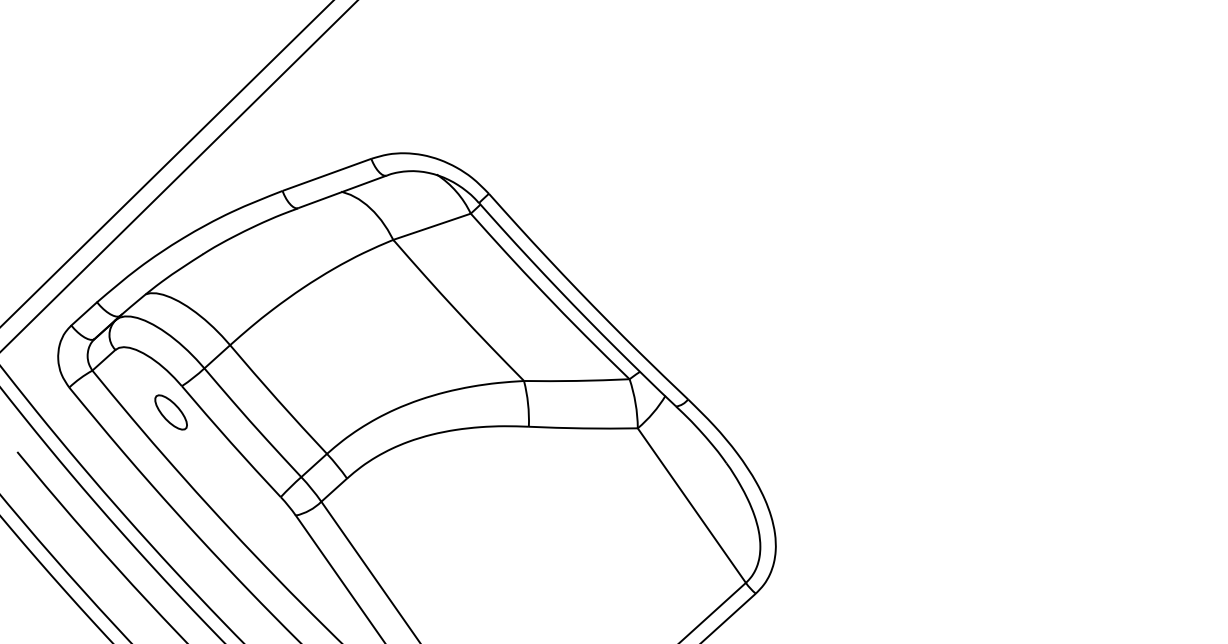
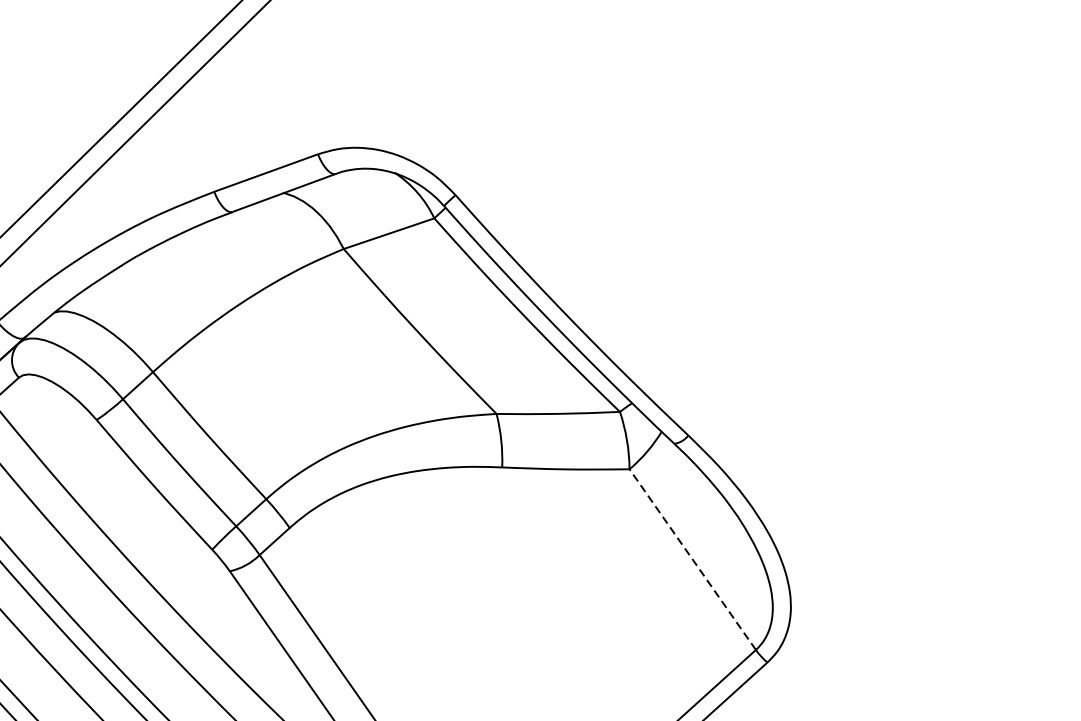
part: (170, 412) -> (83, 450), removed
line: (691, 505) -> (692, 559), solid -> dashed

